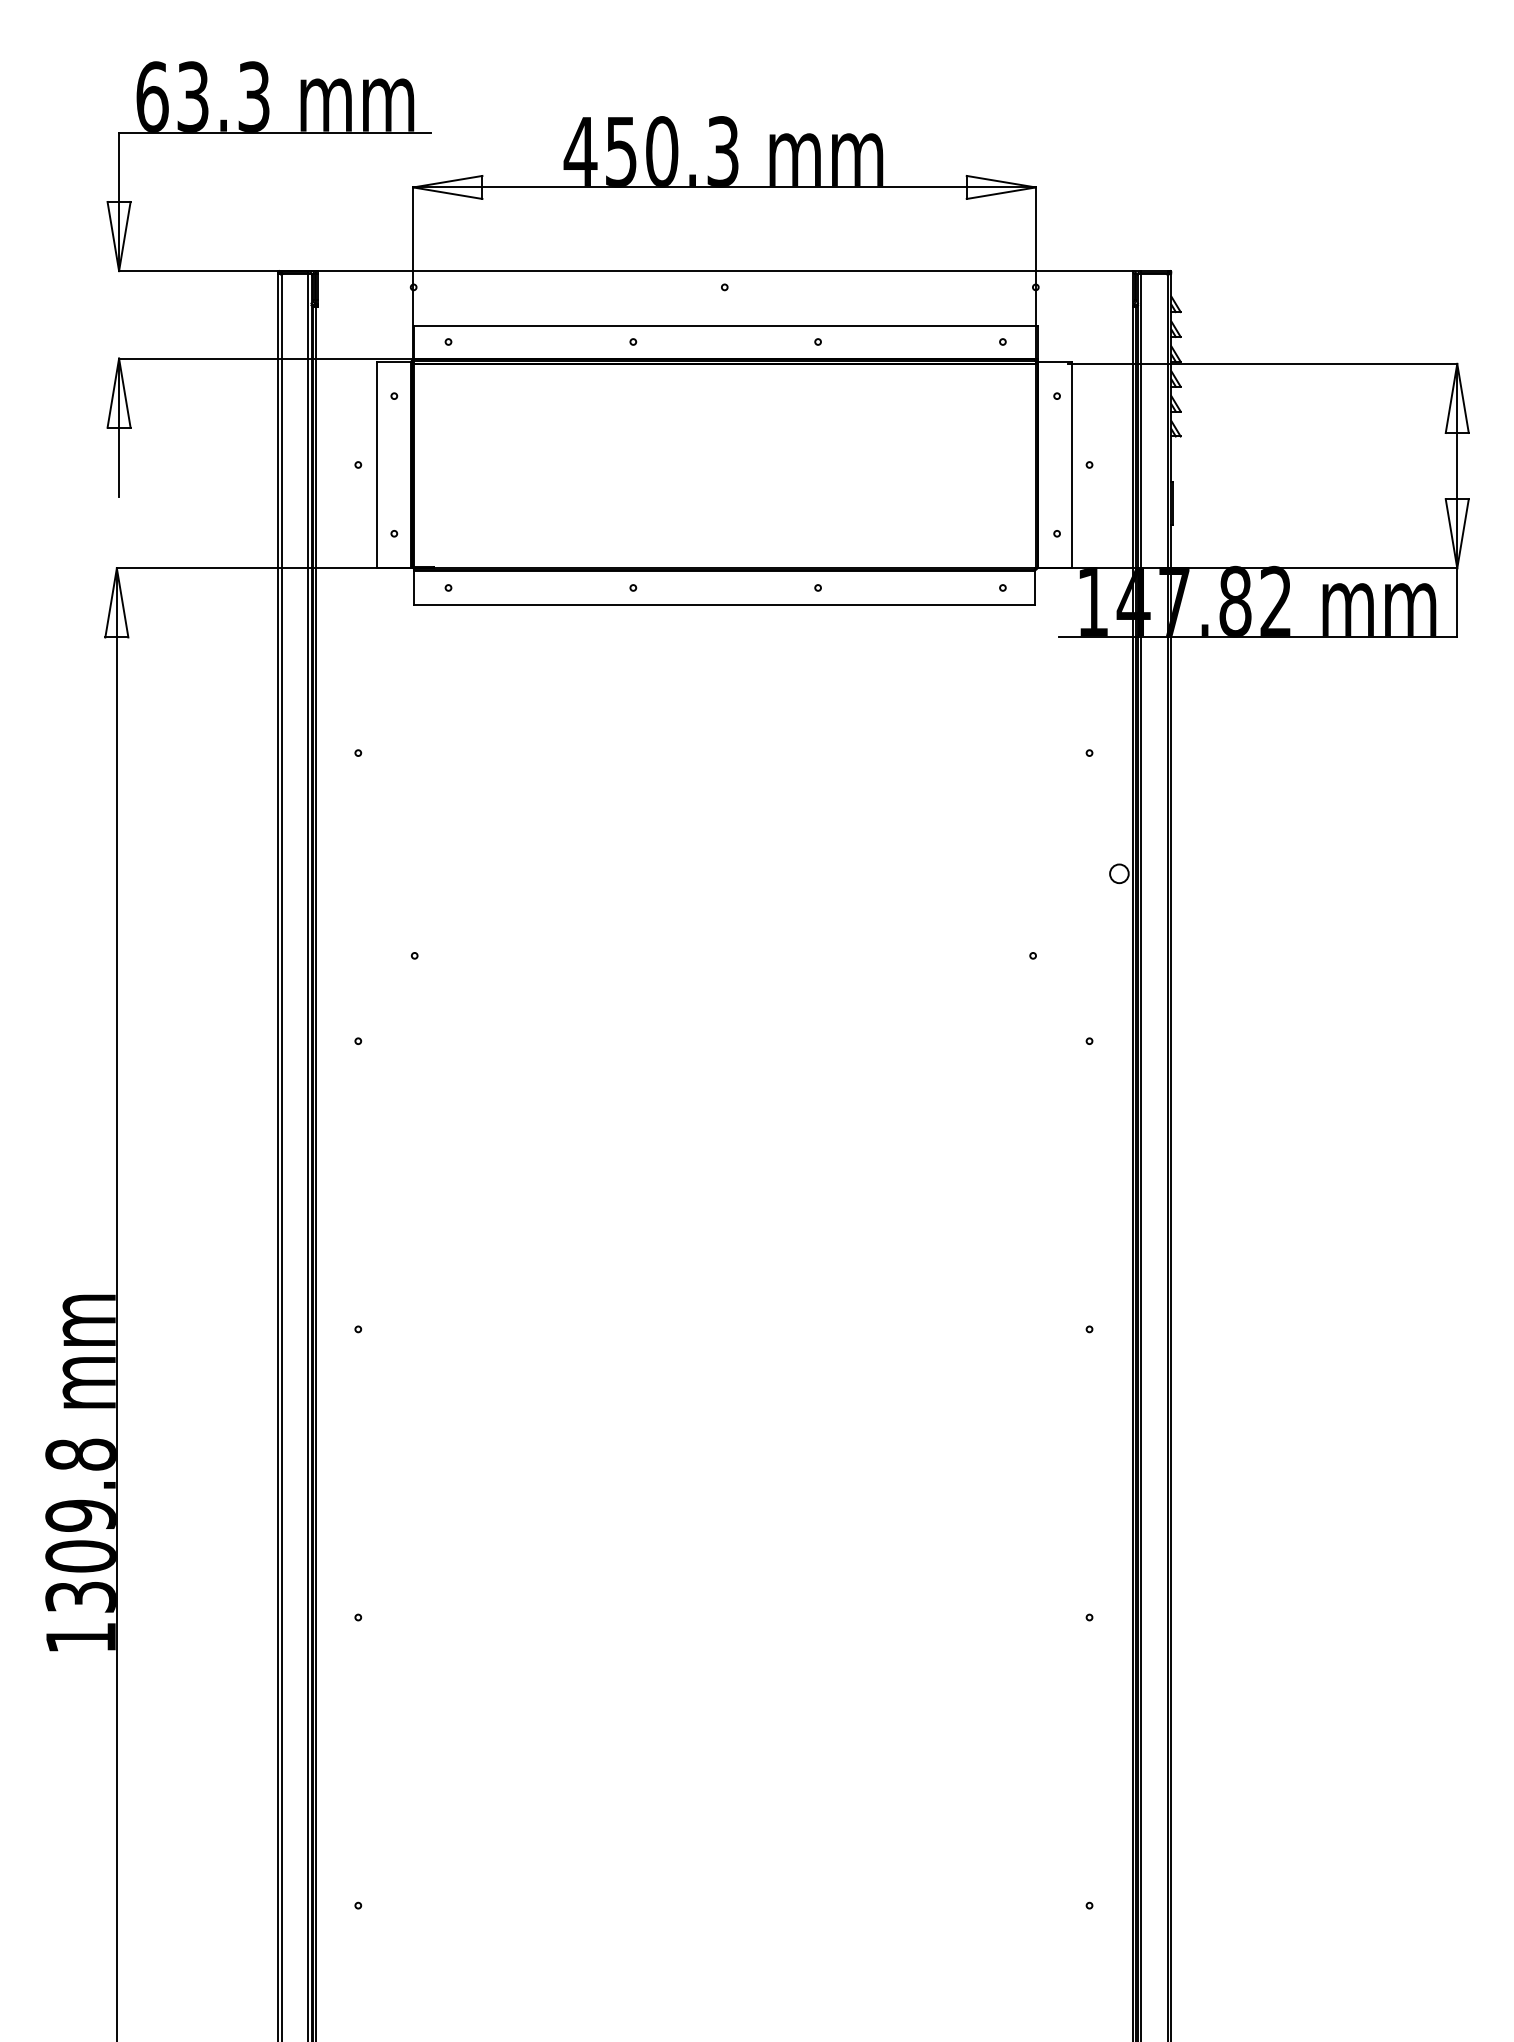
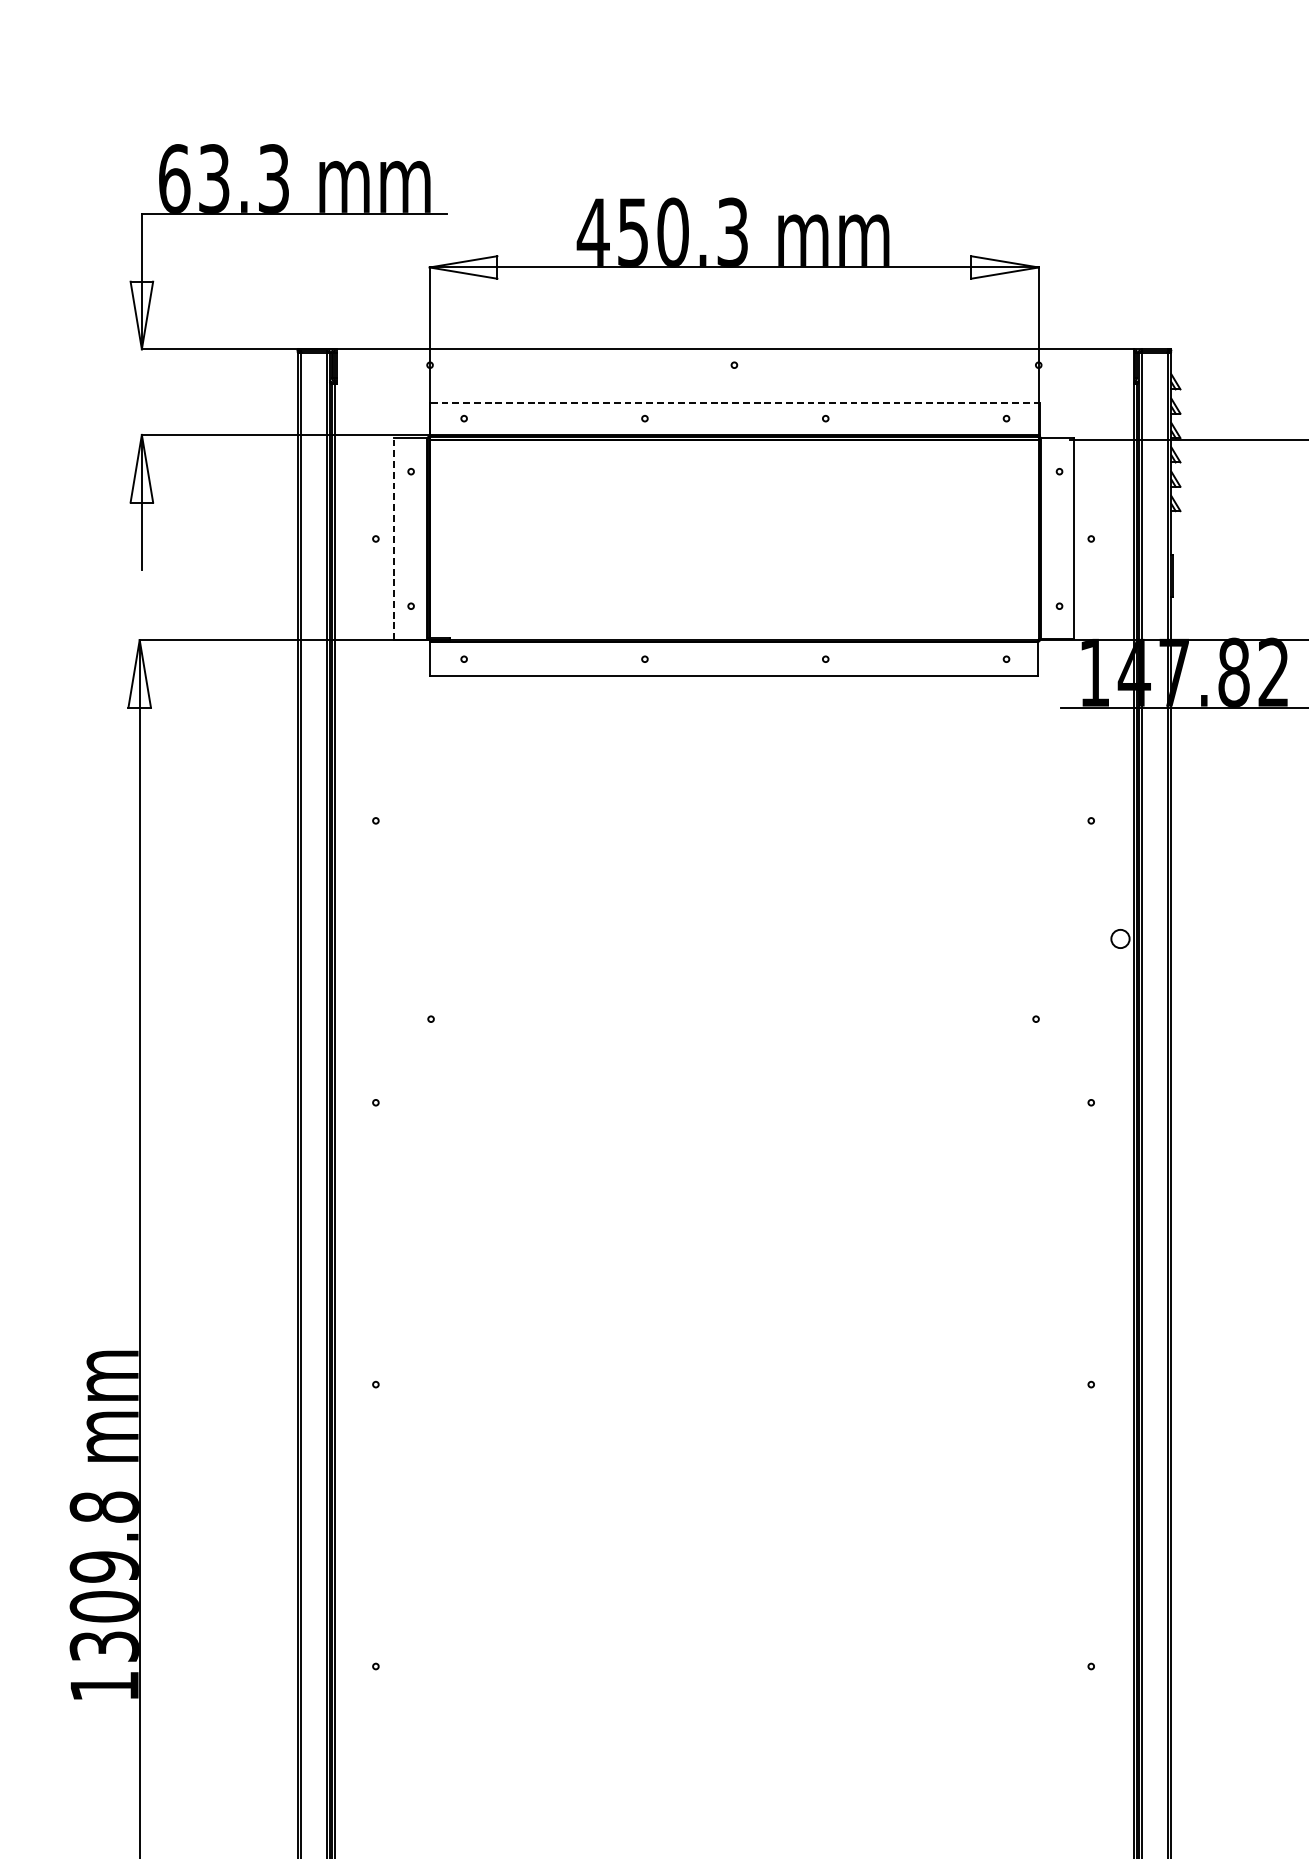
line: (725, 326) -> (735, 403), solid -> dashed
line: (377, 464) -> (394, 538), solid -> dashed

